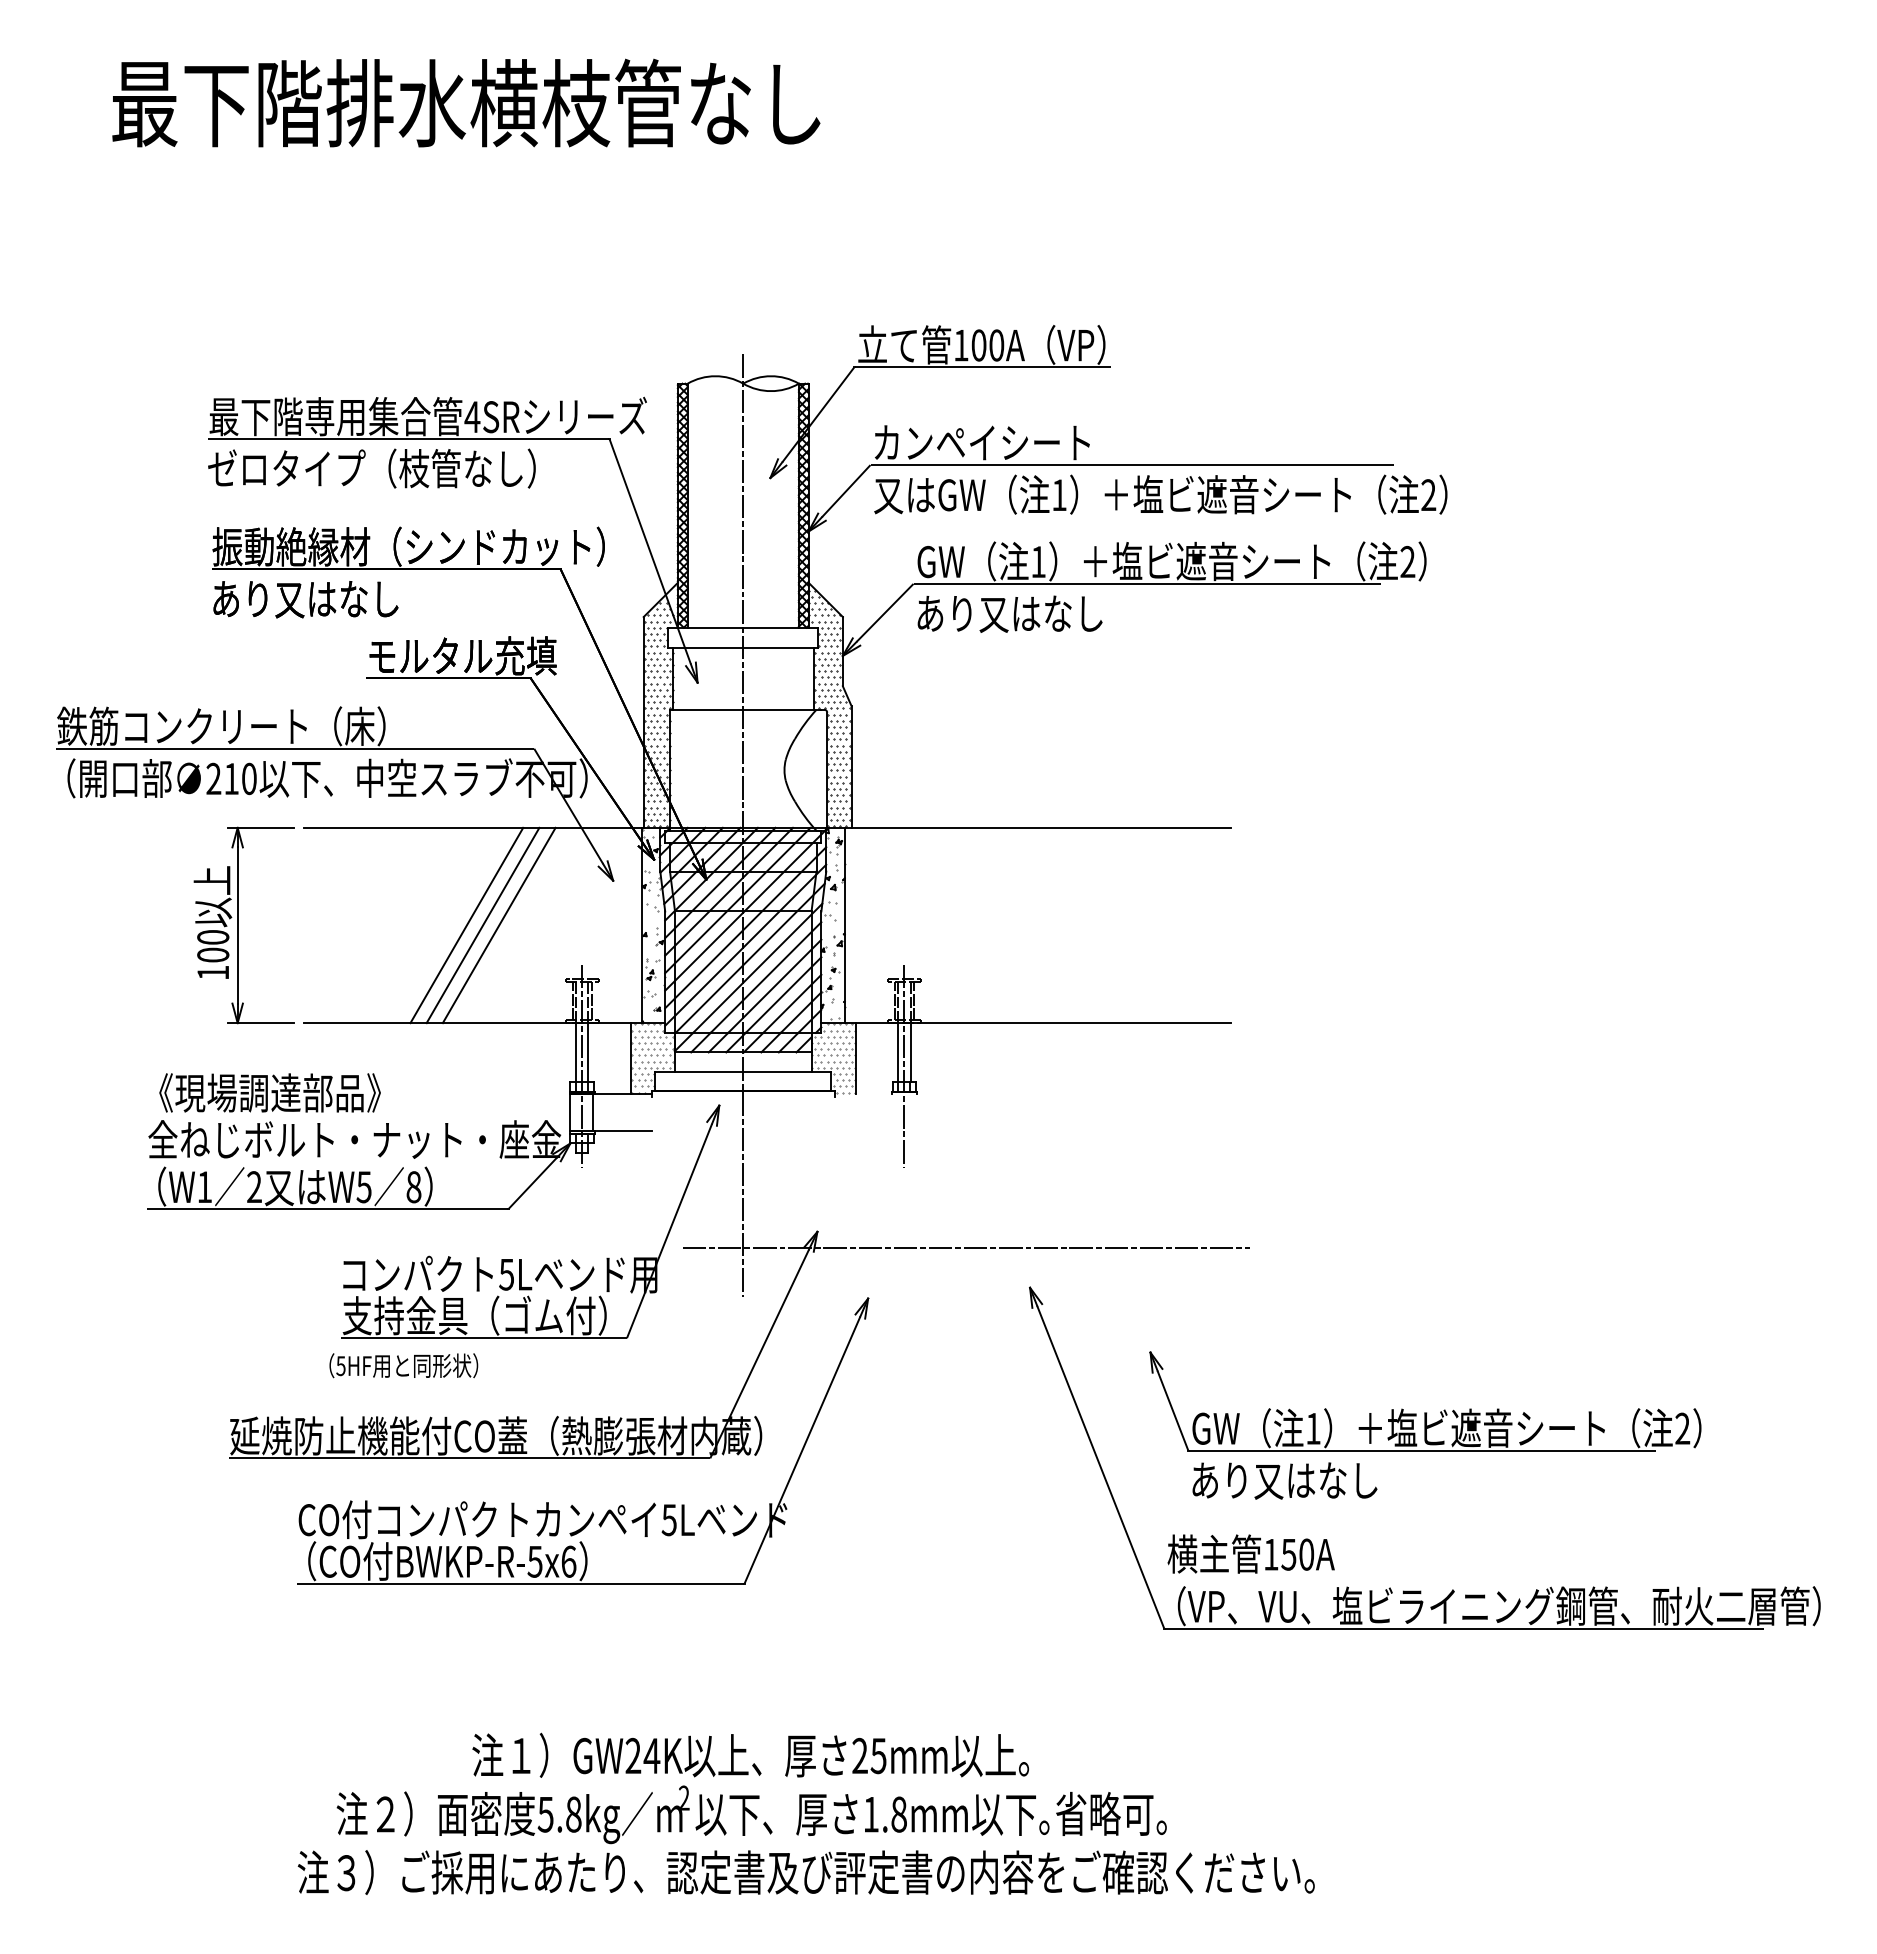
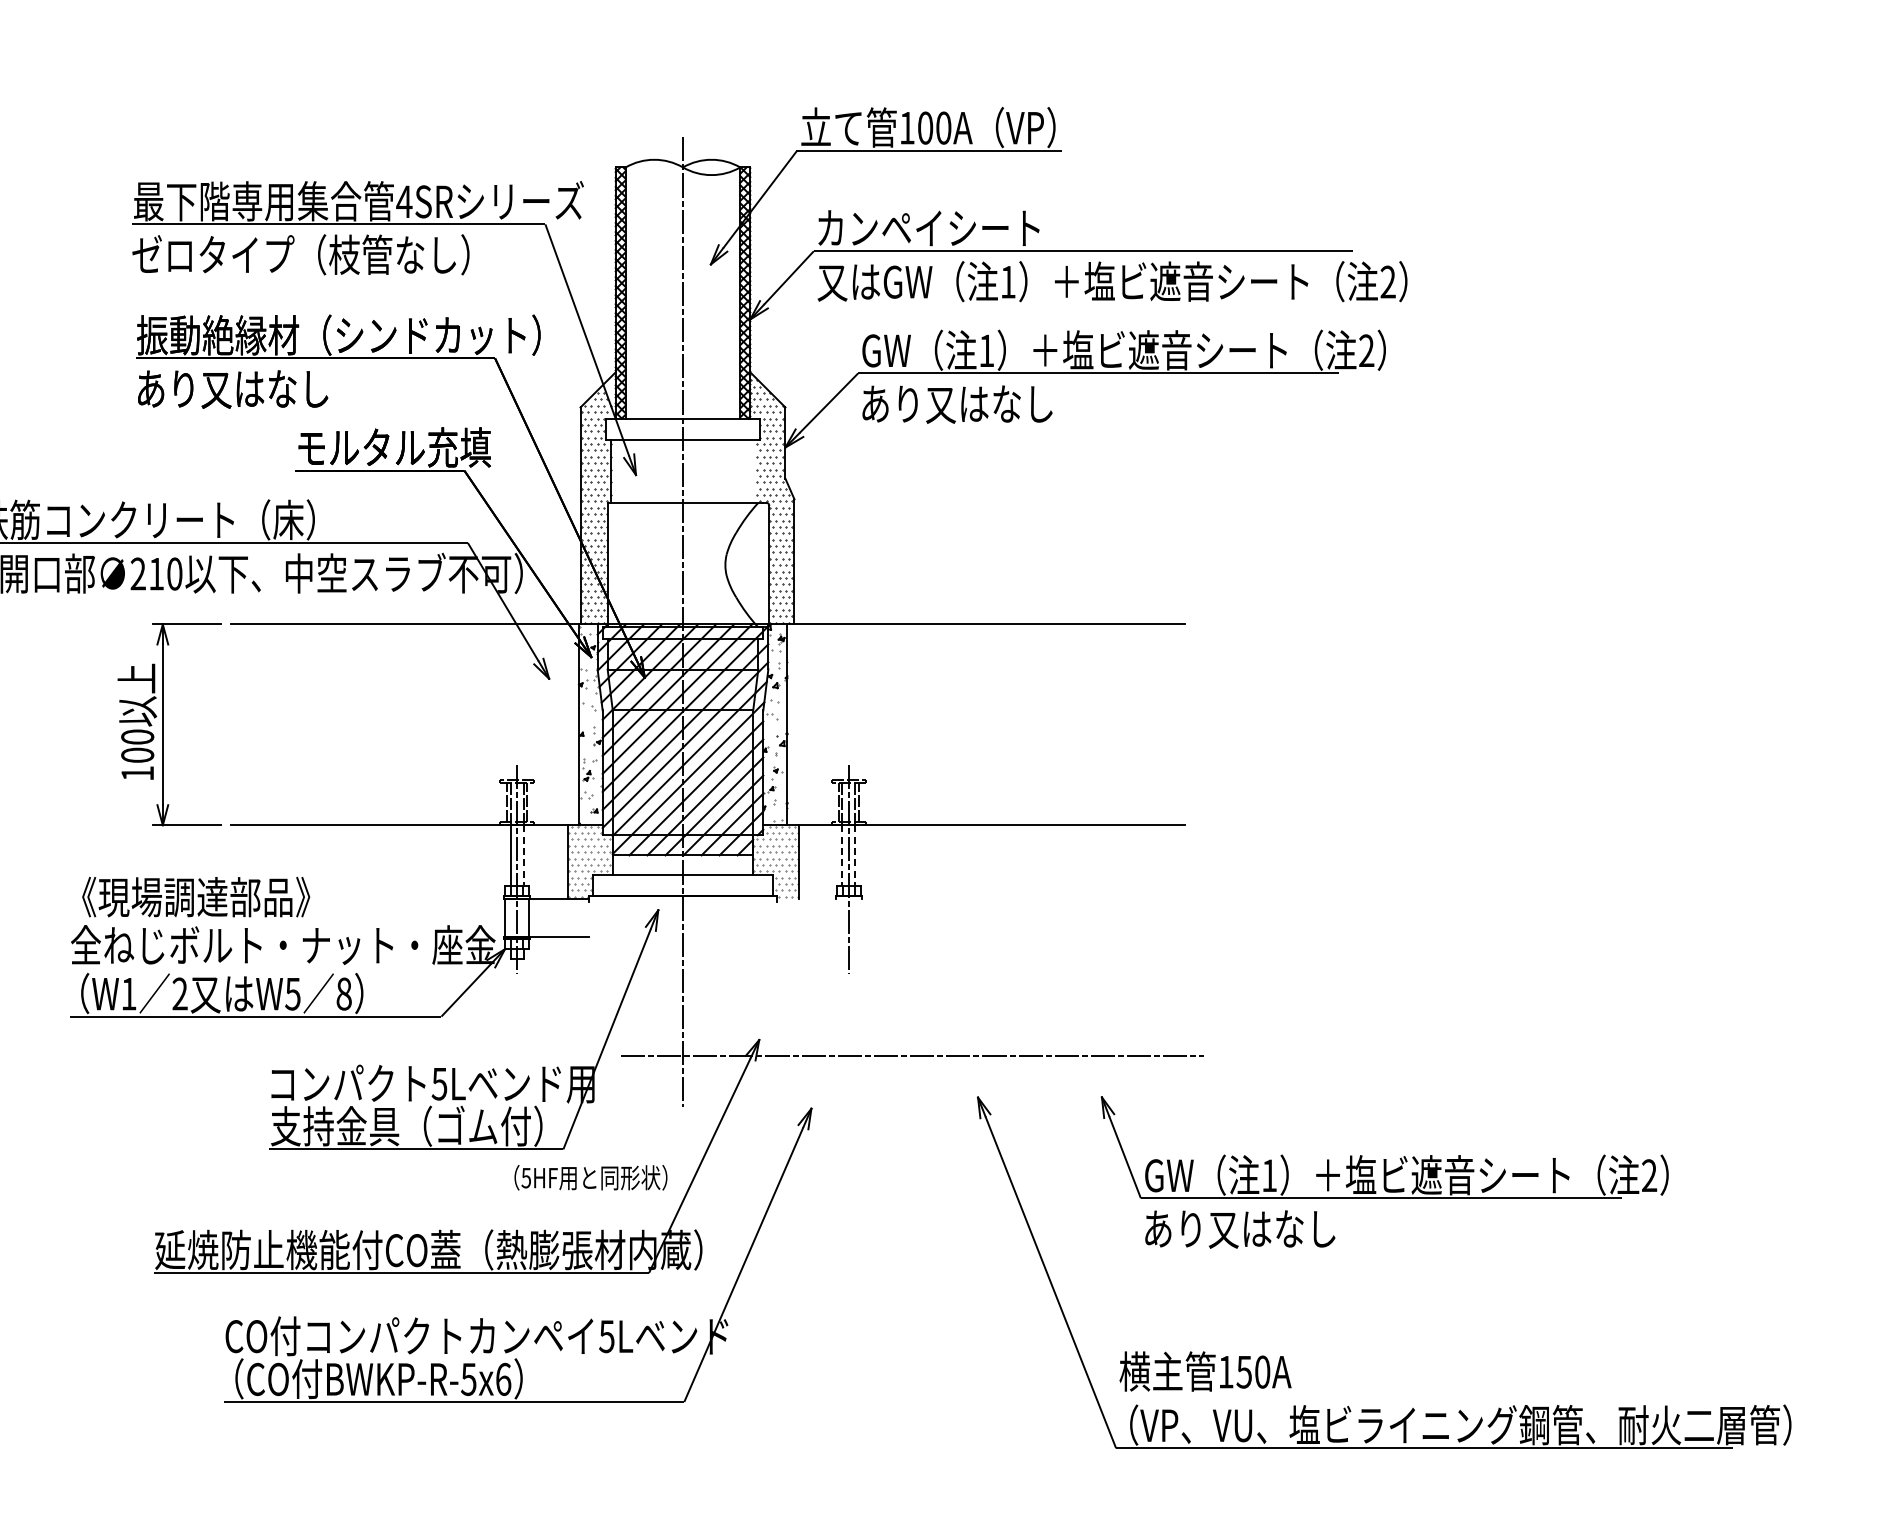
line: (813, 678) -> (755, 470), removed
line: (466, 925) -> (398, 724), removed
line: (482, 925) -> (414, 724), removed
line: (498, 925) -> (431, 724), removed
line: (588, 1052) -> (523, 855), solid -> dashed
line: (898, 1052) -> (842, 855), solid -> dashed
line: (910, 1052) -> (855, 855), solid -> dashed
text: (403, 1365) -> (590, 1177), moved
part: (1425, 1425) -> (1384, 1172), moved

